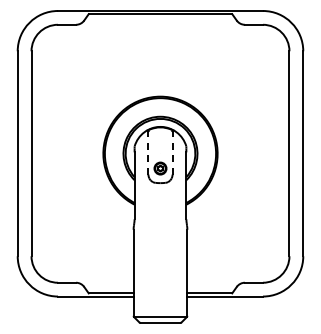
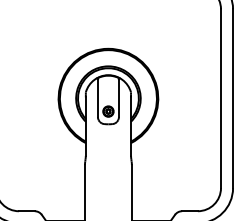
line: (148, 152) -> (97, 97), dashed -> solid
line: (172, 152) -> (118, 97), dashed -> solid

